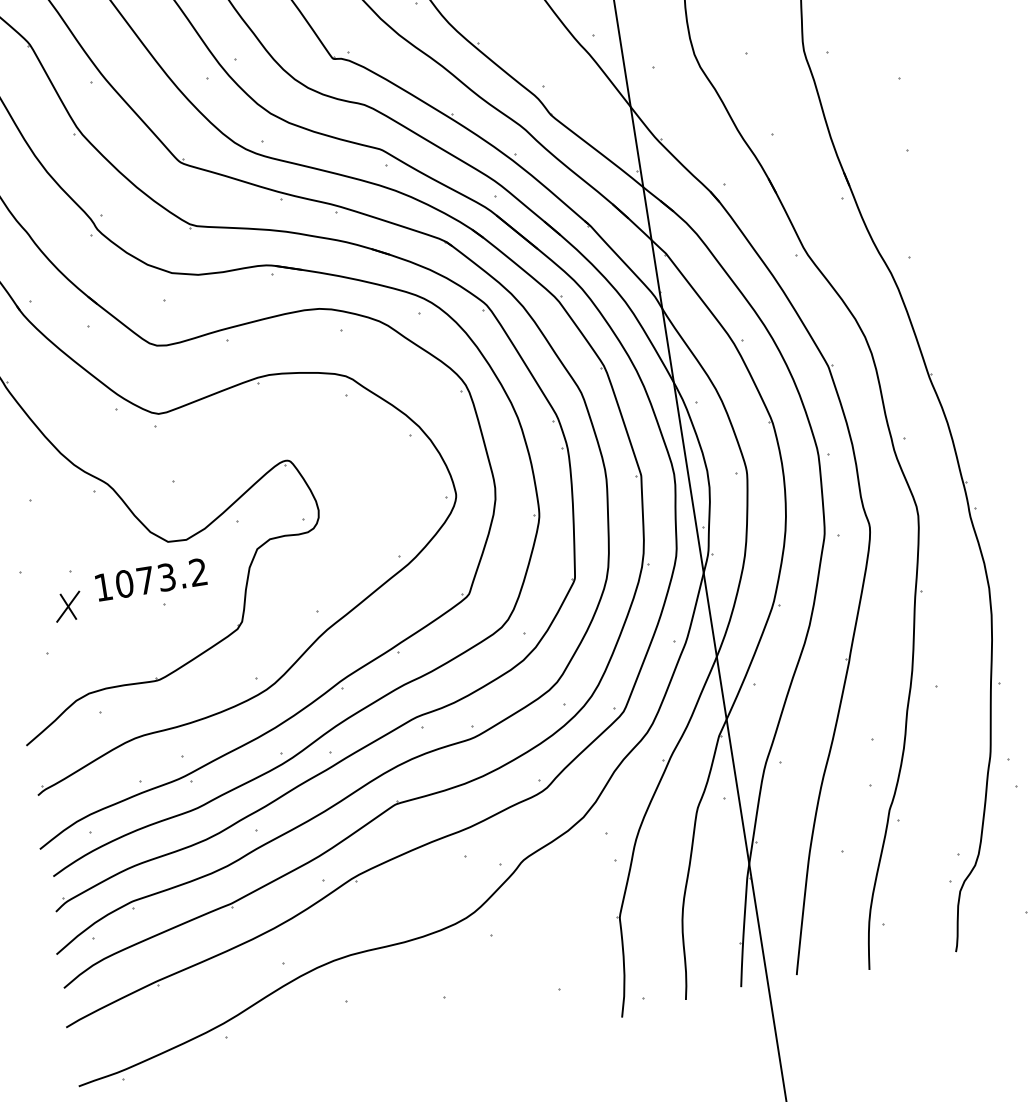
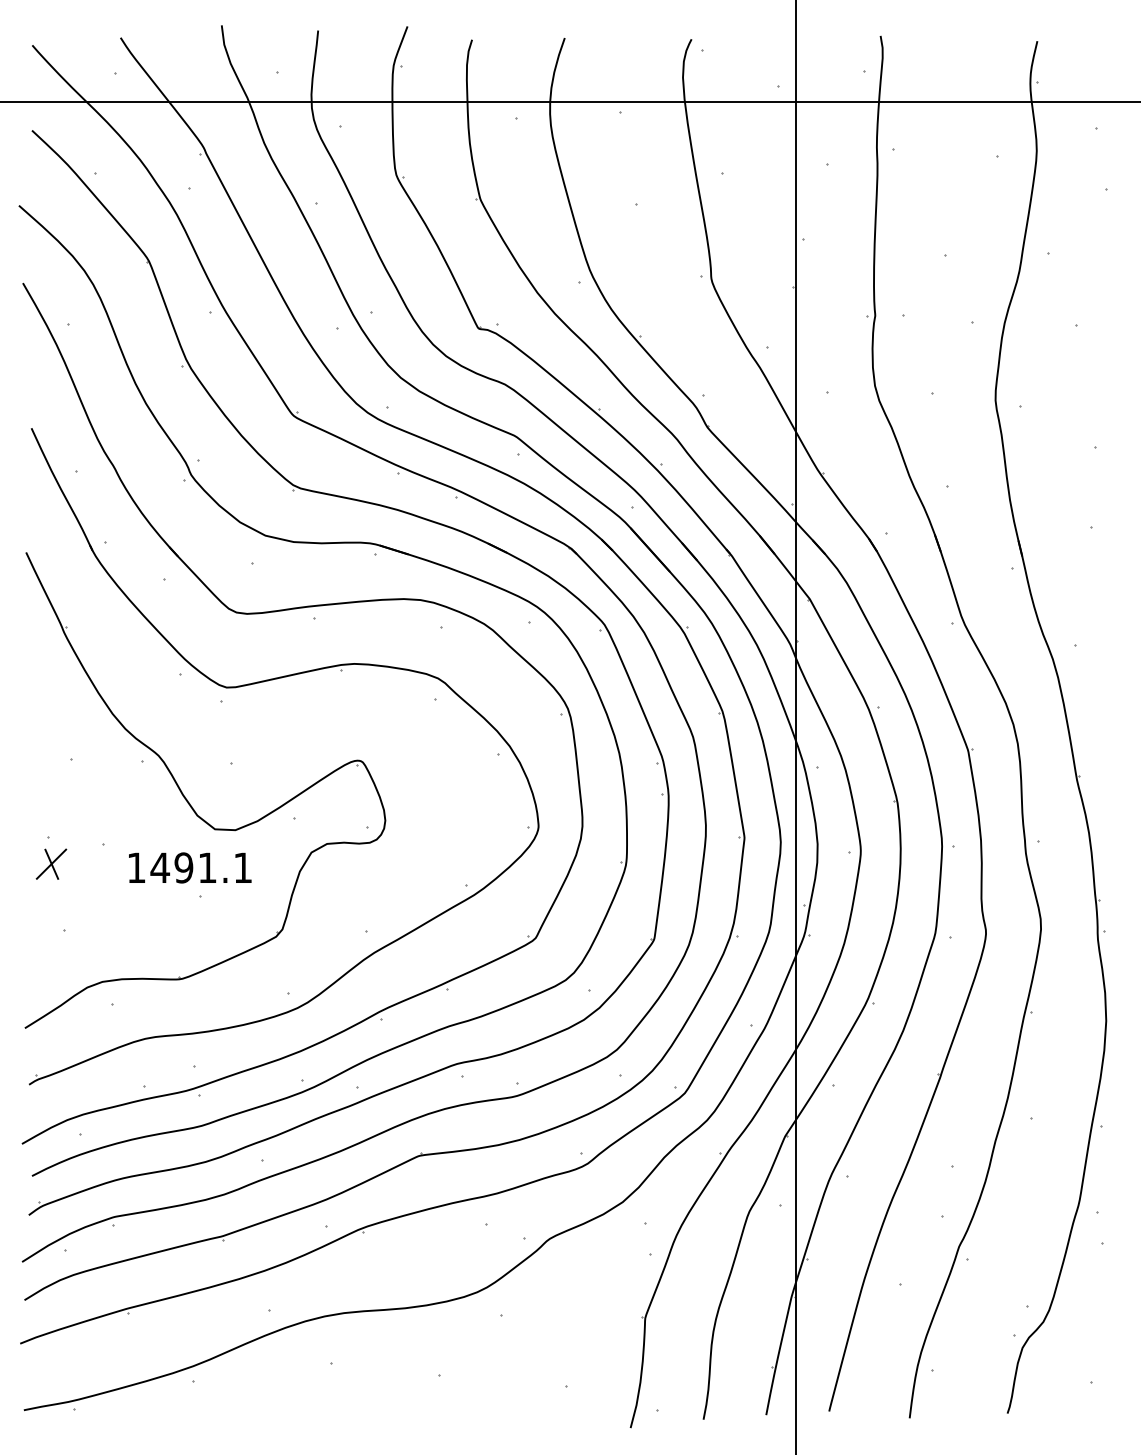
text: (160, 577) -> (200, 867), 1073.2 -> 1491.1
part: (68, 606) -> (51, 863), moved

